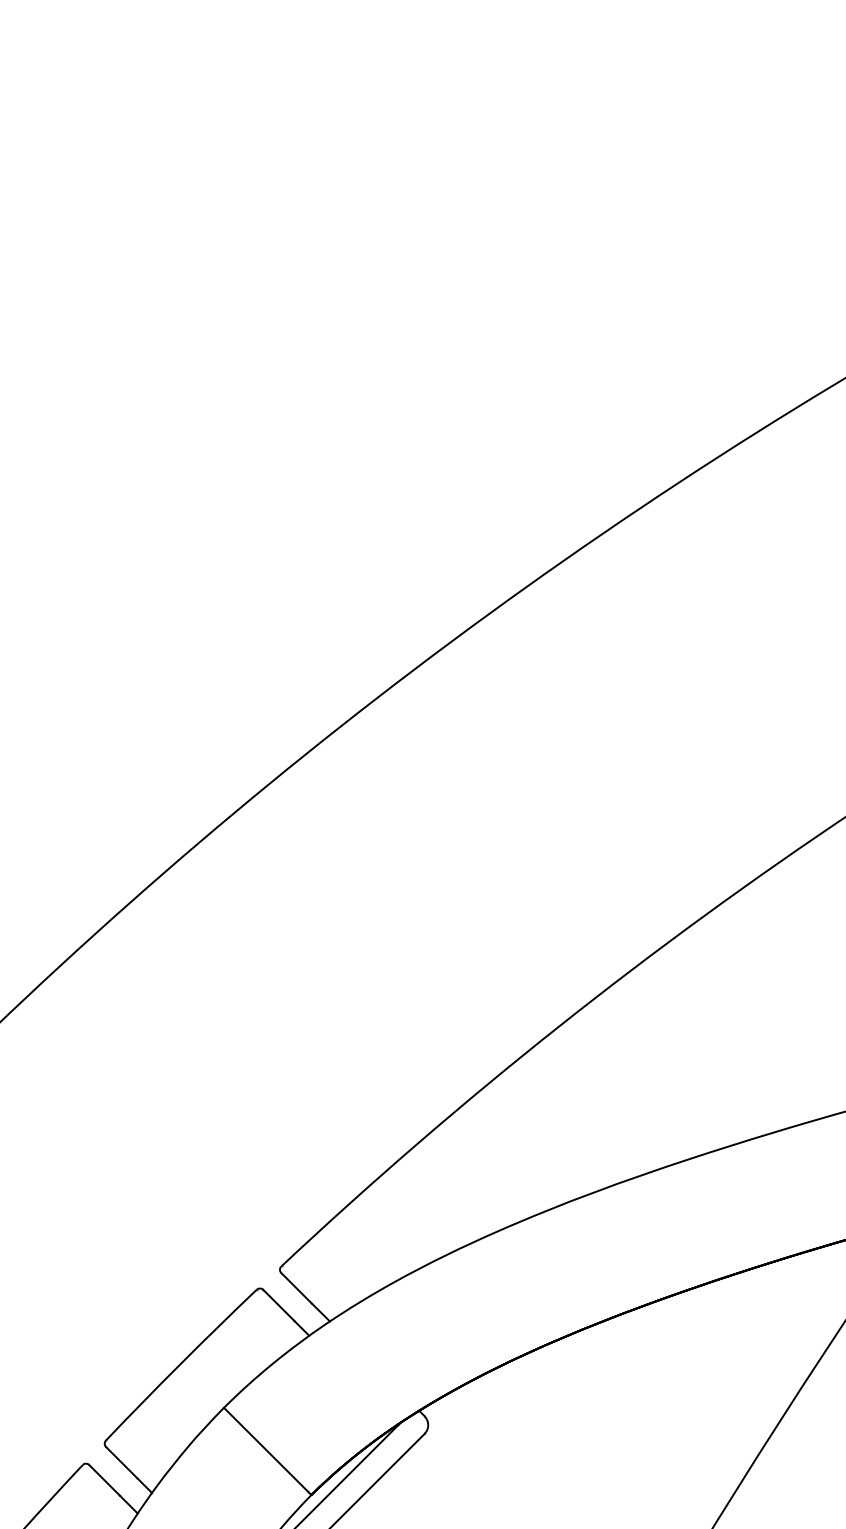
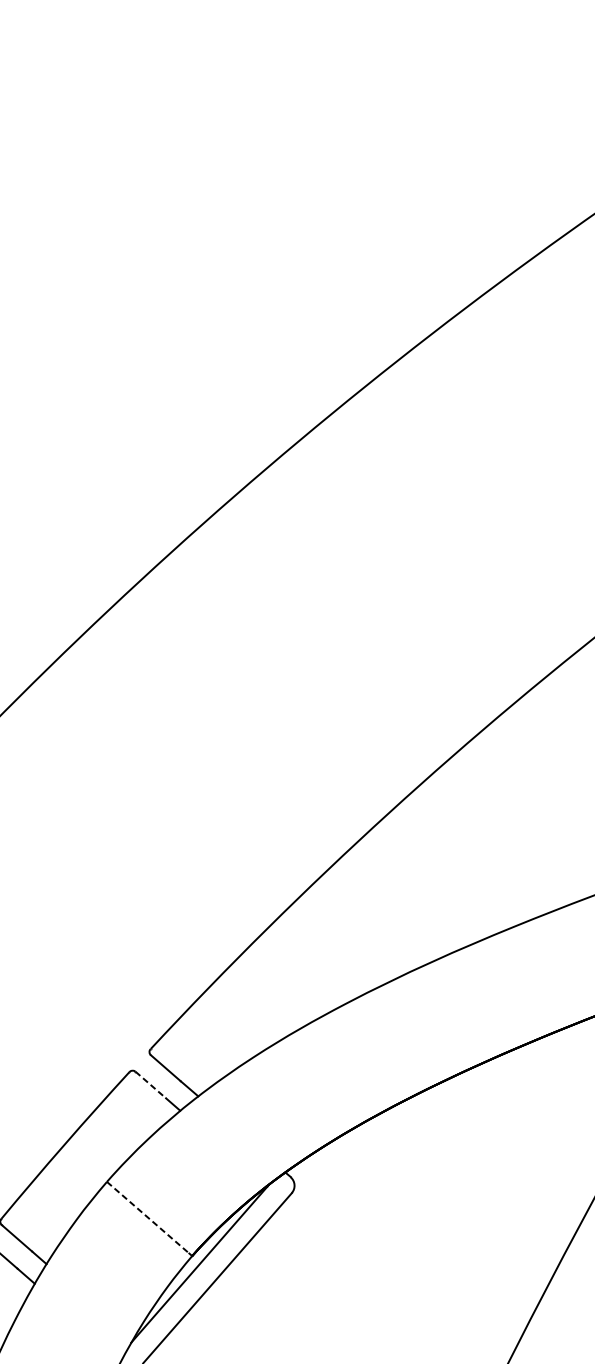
line: (279, 1305) -> (151, 1084), solid -> dashed
line: (266, 1449) -> (148, 1217), solid -> dashed

